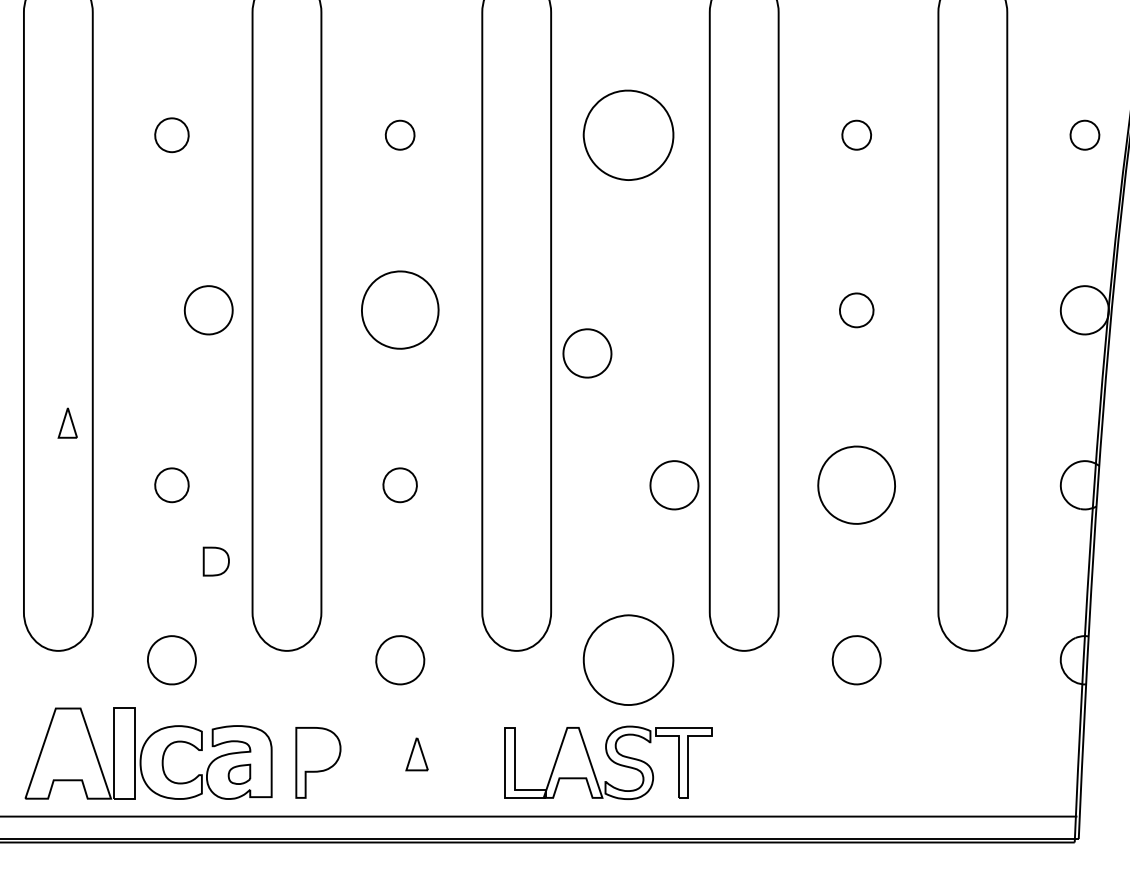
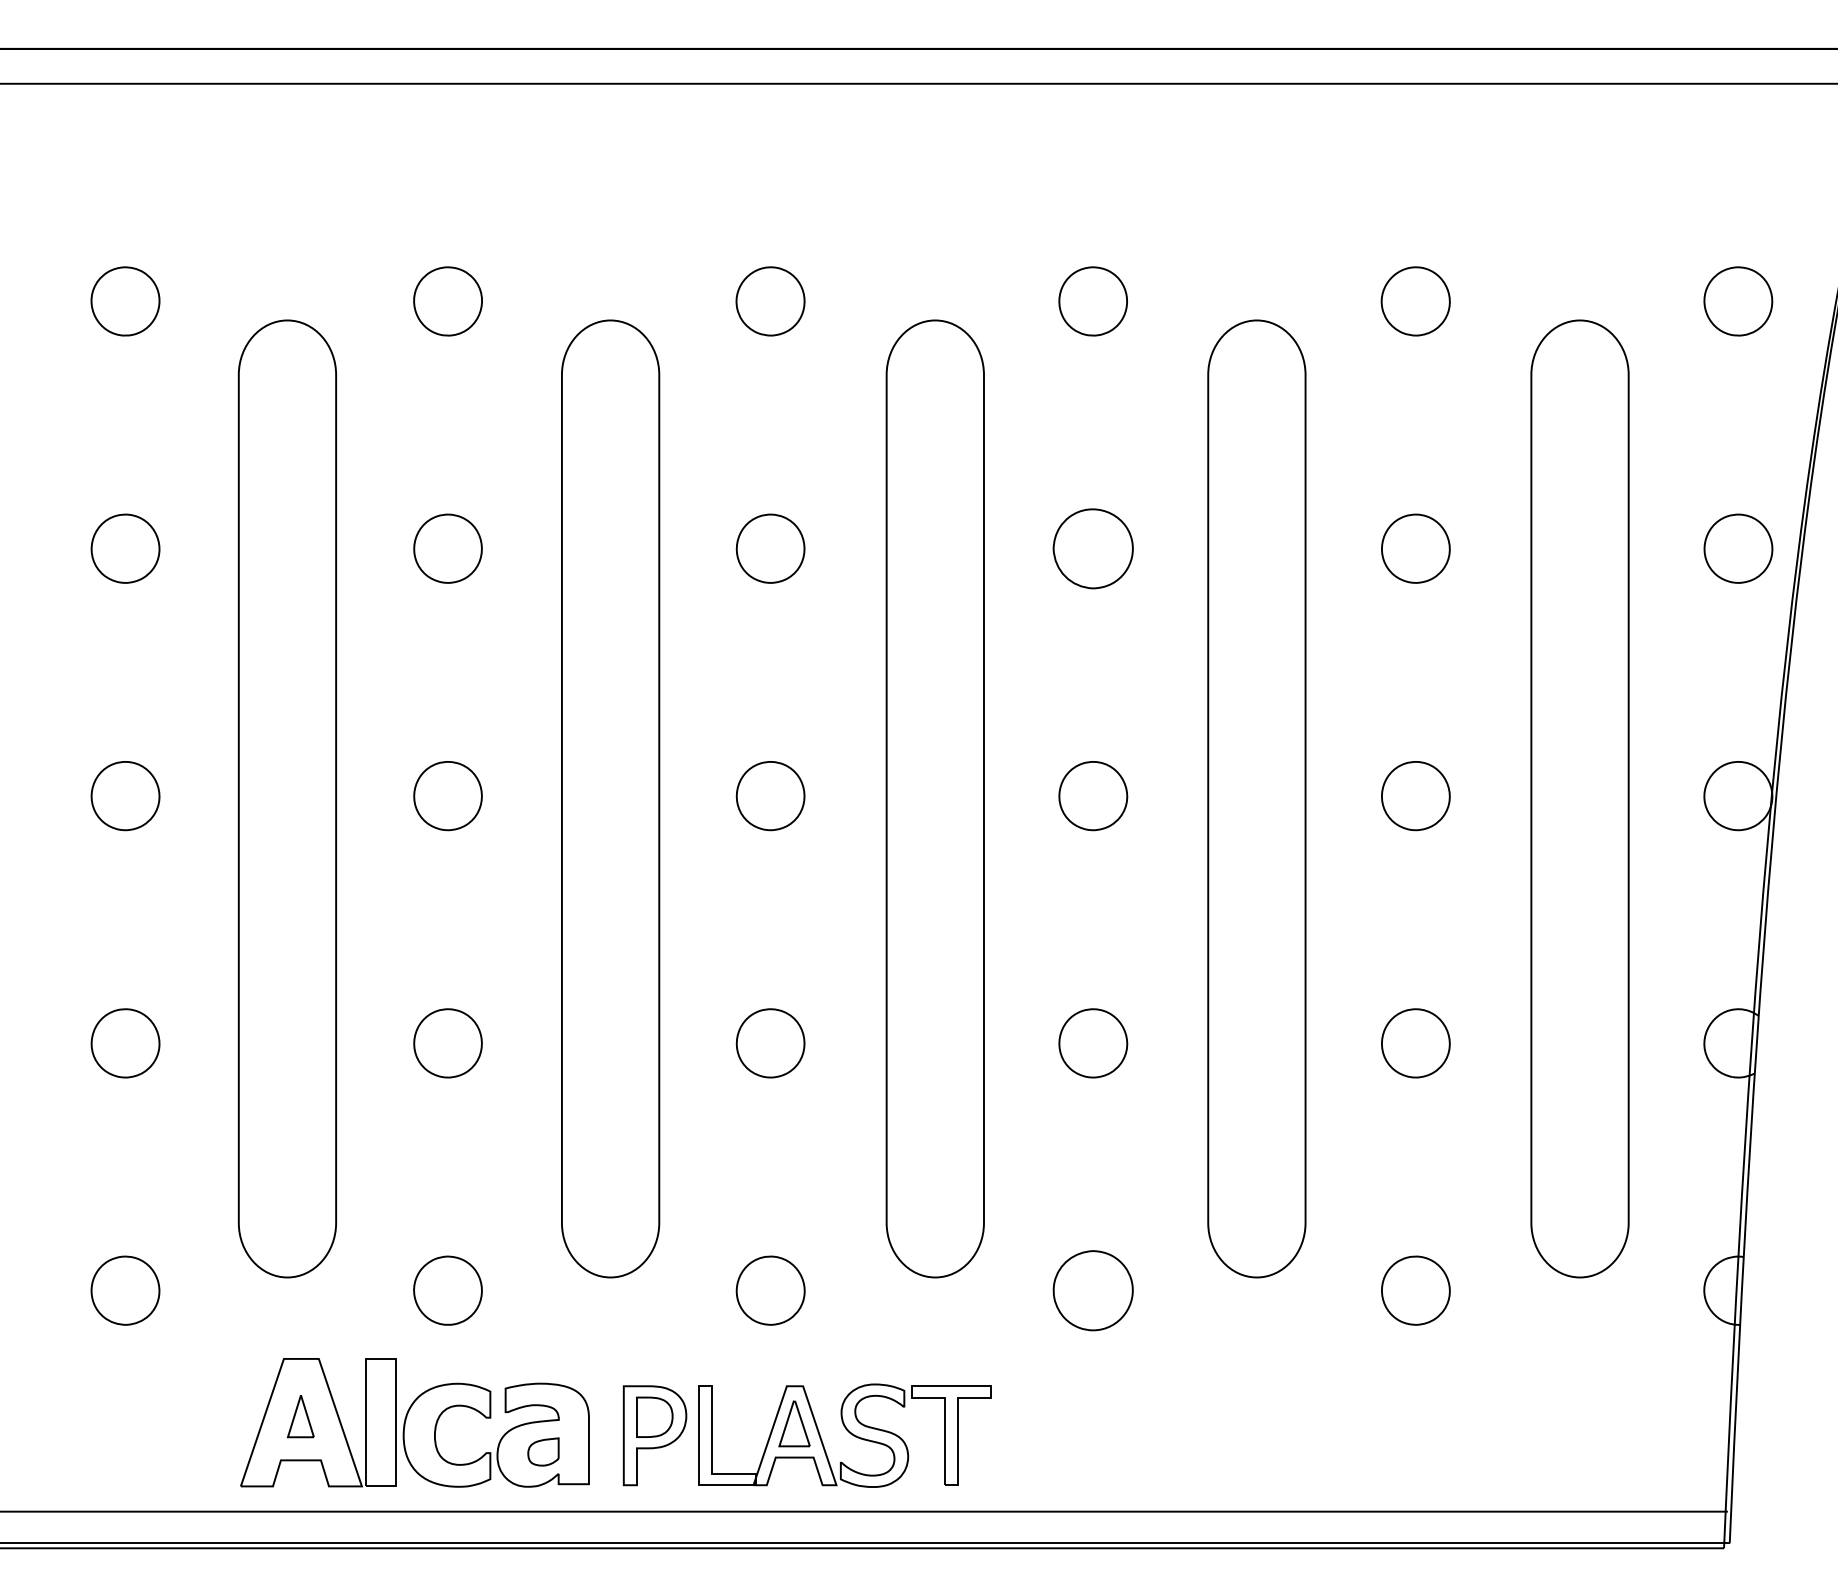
part: (171, 135) -> (447, 548), size x1.43
part: (400, 135) -> (770, 548), size x1.67
part: (627, 135) -> (1092, 548), size x0.62
part: (856, 135) -> (1415, 548), size x1.67
part: (1084, 135) -> (1738, 548), size x1.67
part: (208, 310) -> (447, 796), moved
part: (400, 310) -> (770, 796), size x0.62
part: (856, 310) -> (1415, 796), size x1.43
part: (587, 353) -> (1093, 796), moved
part: (67, 423) -> (300, 1416), moved
part: (171, 485) -> (447, 1043), size x1.43
part: (400, 485) -> (770, 1043), size x1.43
part: (674, 485) -> (1093, 1043), moved
part: (856, 485) -> (1415, 1043), size x0.62
part: (216, 561) -> (654, 1416), moved
part: (627, 660) -> (1092, 1290), size x0.62
part: (608, 762) -> (844, 1435), moved

